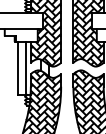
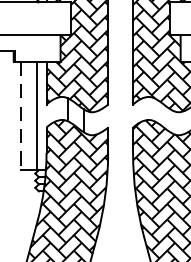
line: (18, 68) -> (21, 116), solid -> dashed

